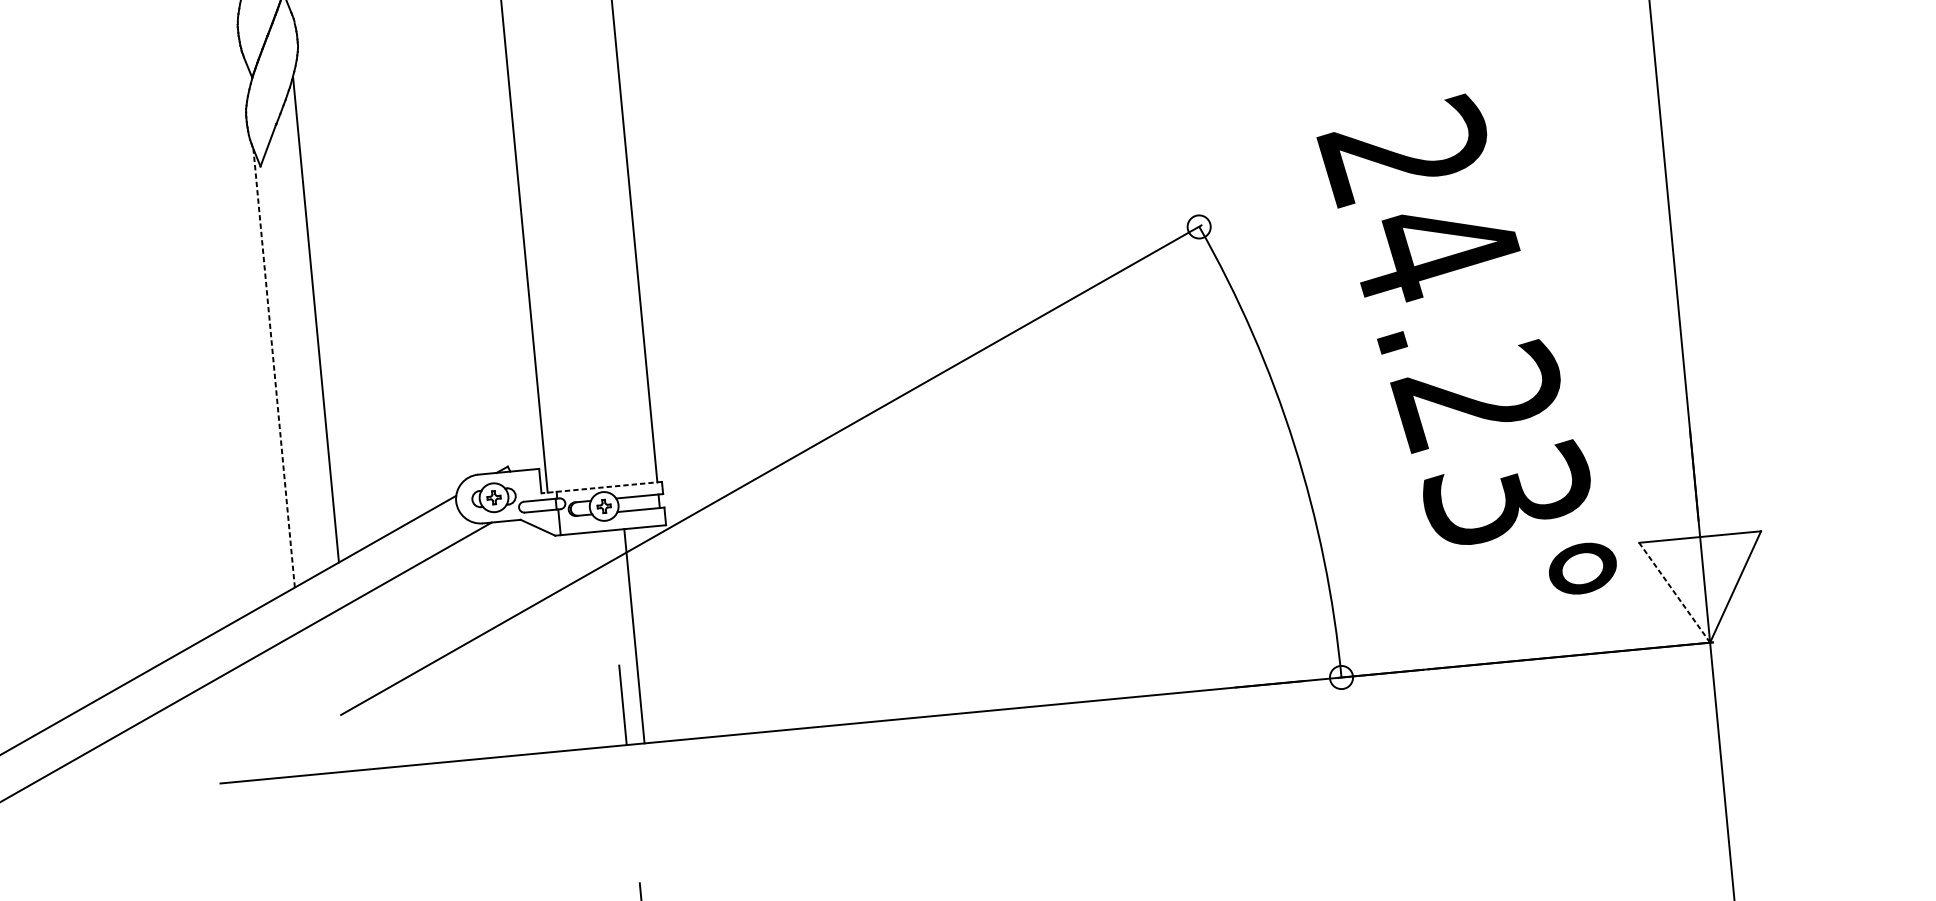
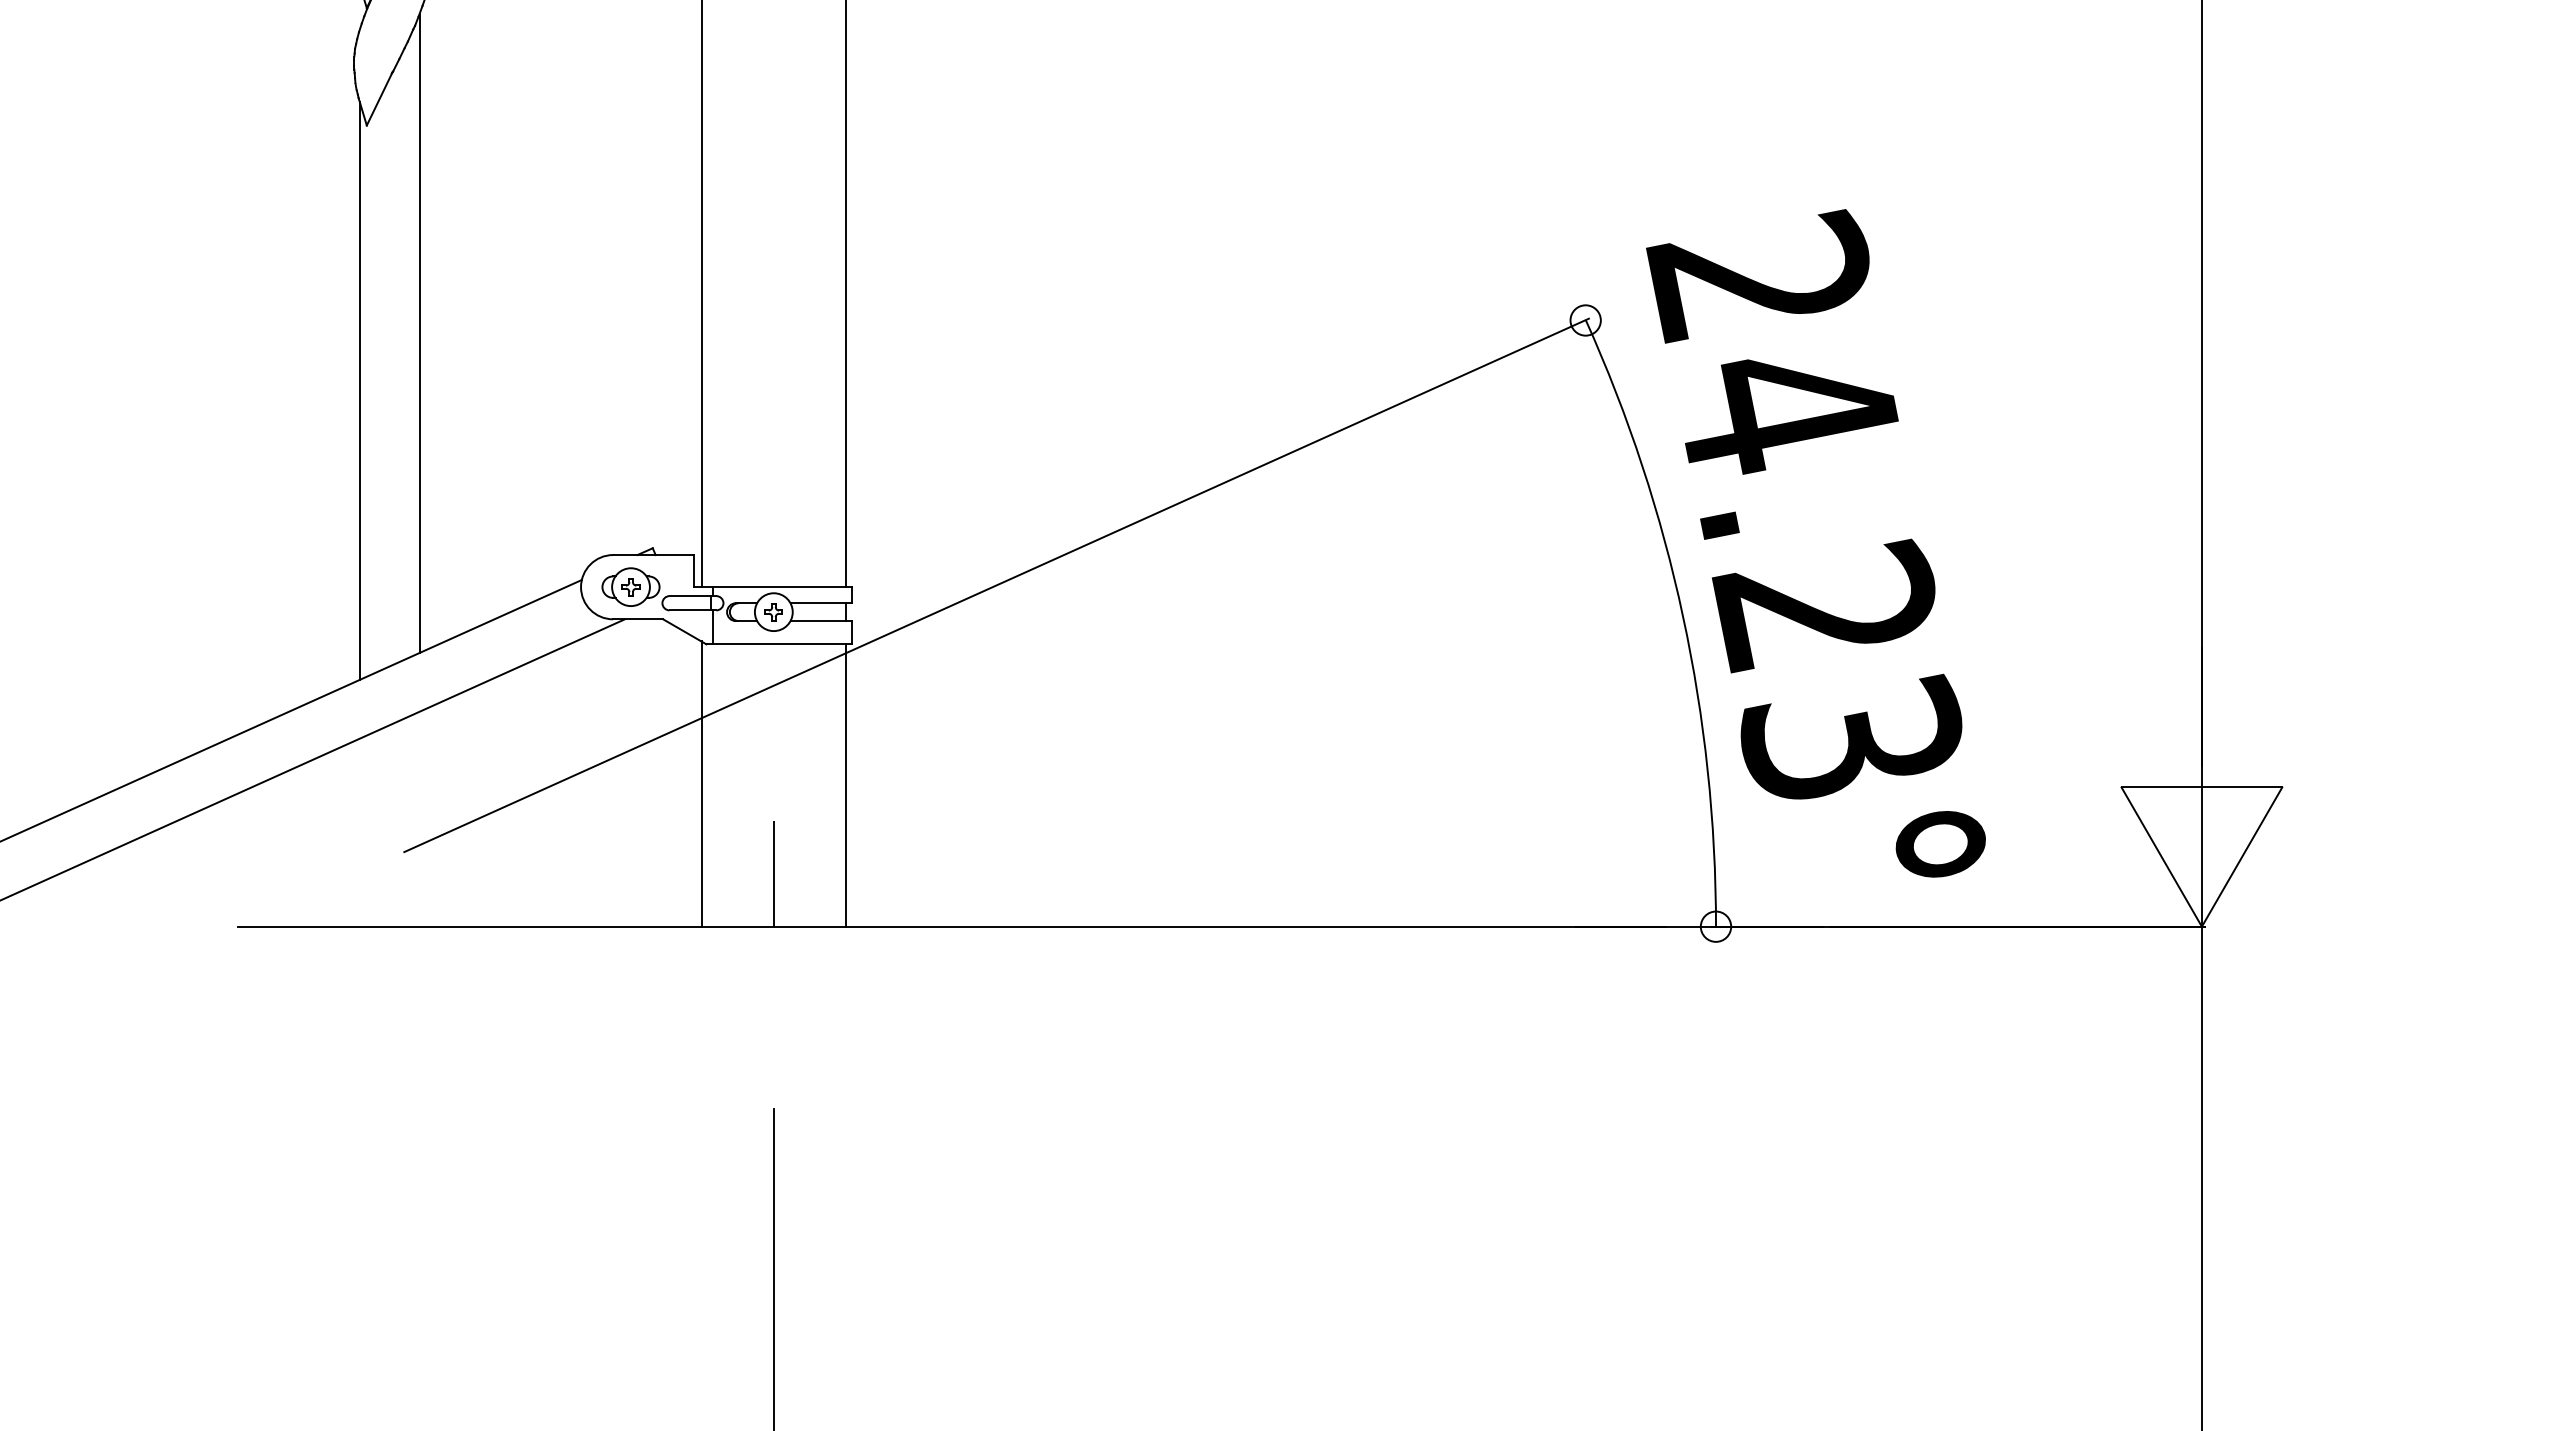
text: (1466, 349) -> (1815, 543), moved
line: (273, 368) -> (359, 390), dashed -> solid
line: (601, 487) -> (772, 587), dashed -> solid
line: (1674, 592) -> (2161, 856), dashed -> solid
line: (634, 636) -> (846, 785), moved
line: (561, 641) -> (701, 783), added

